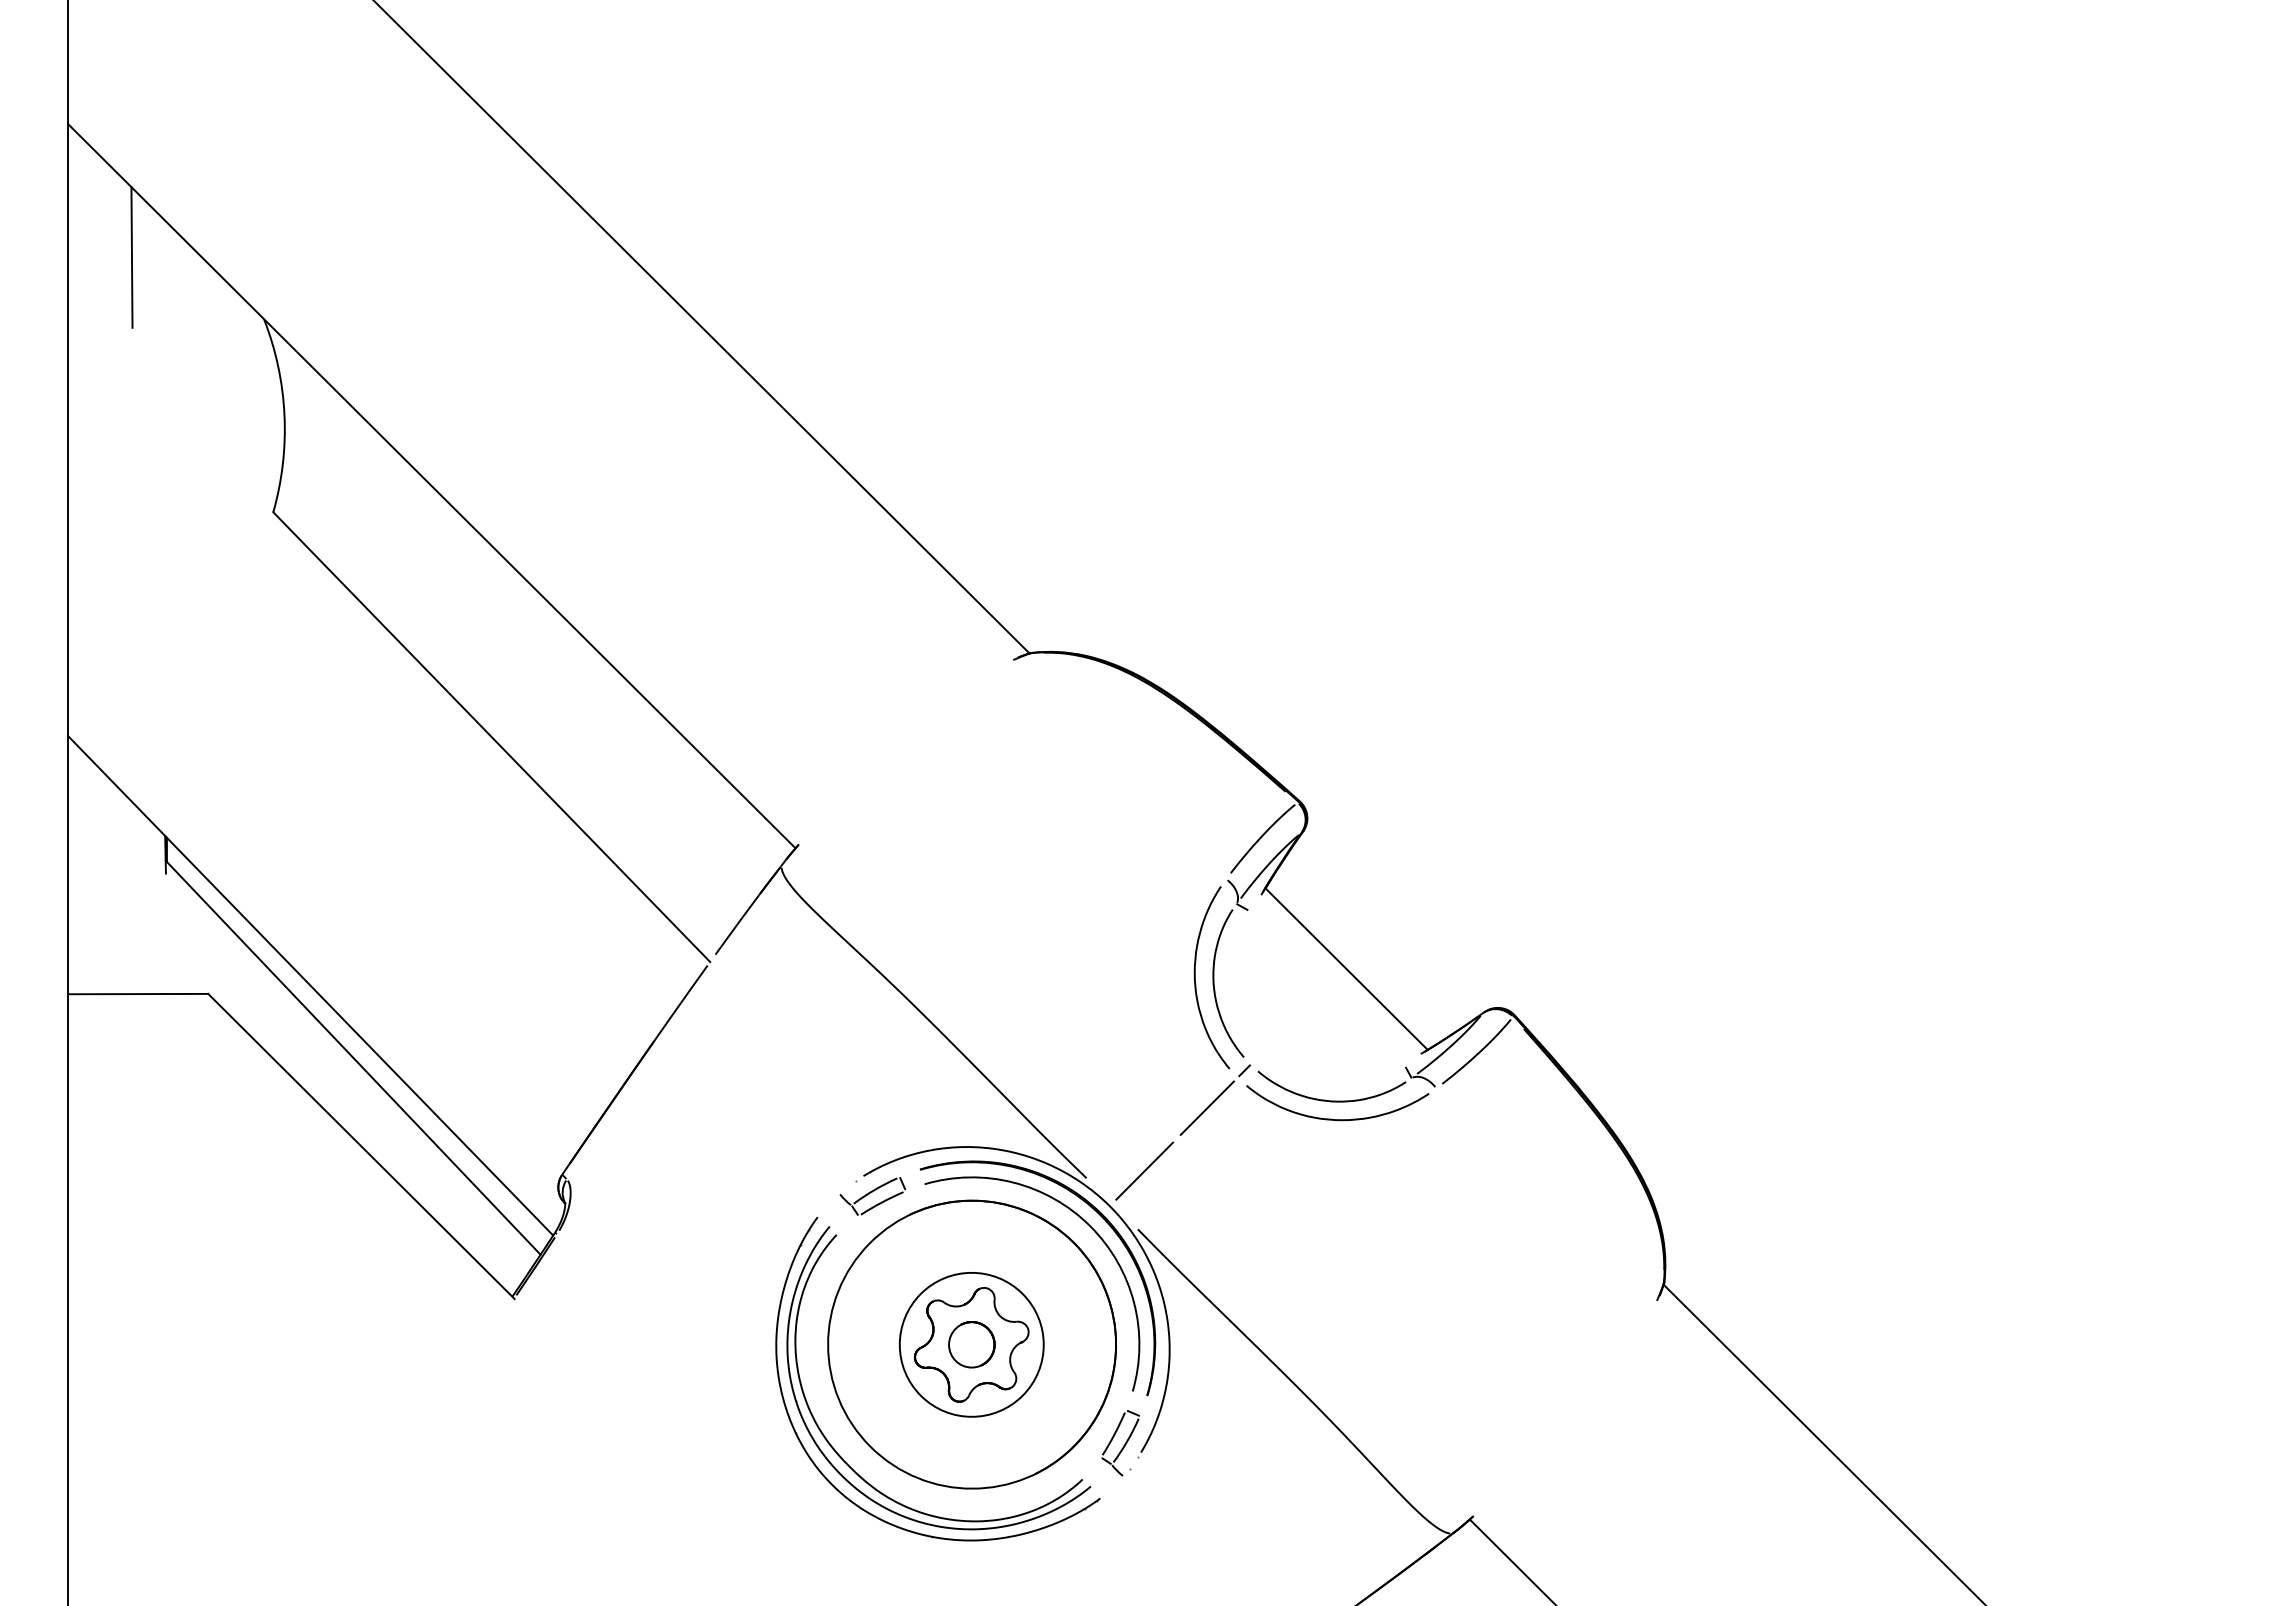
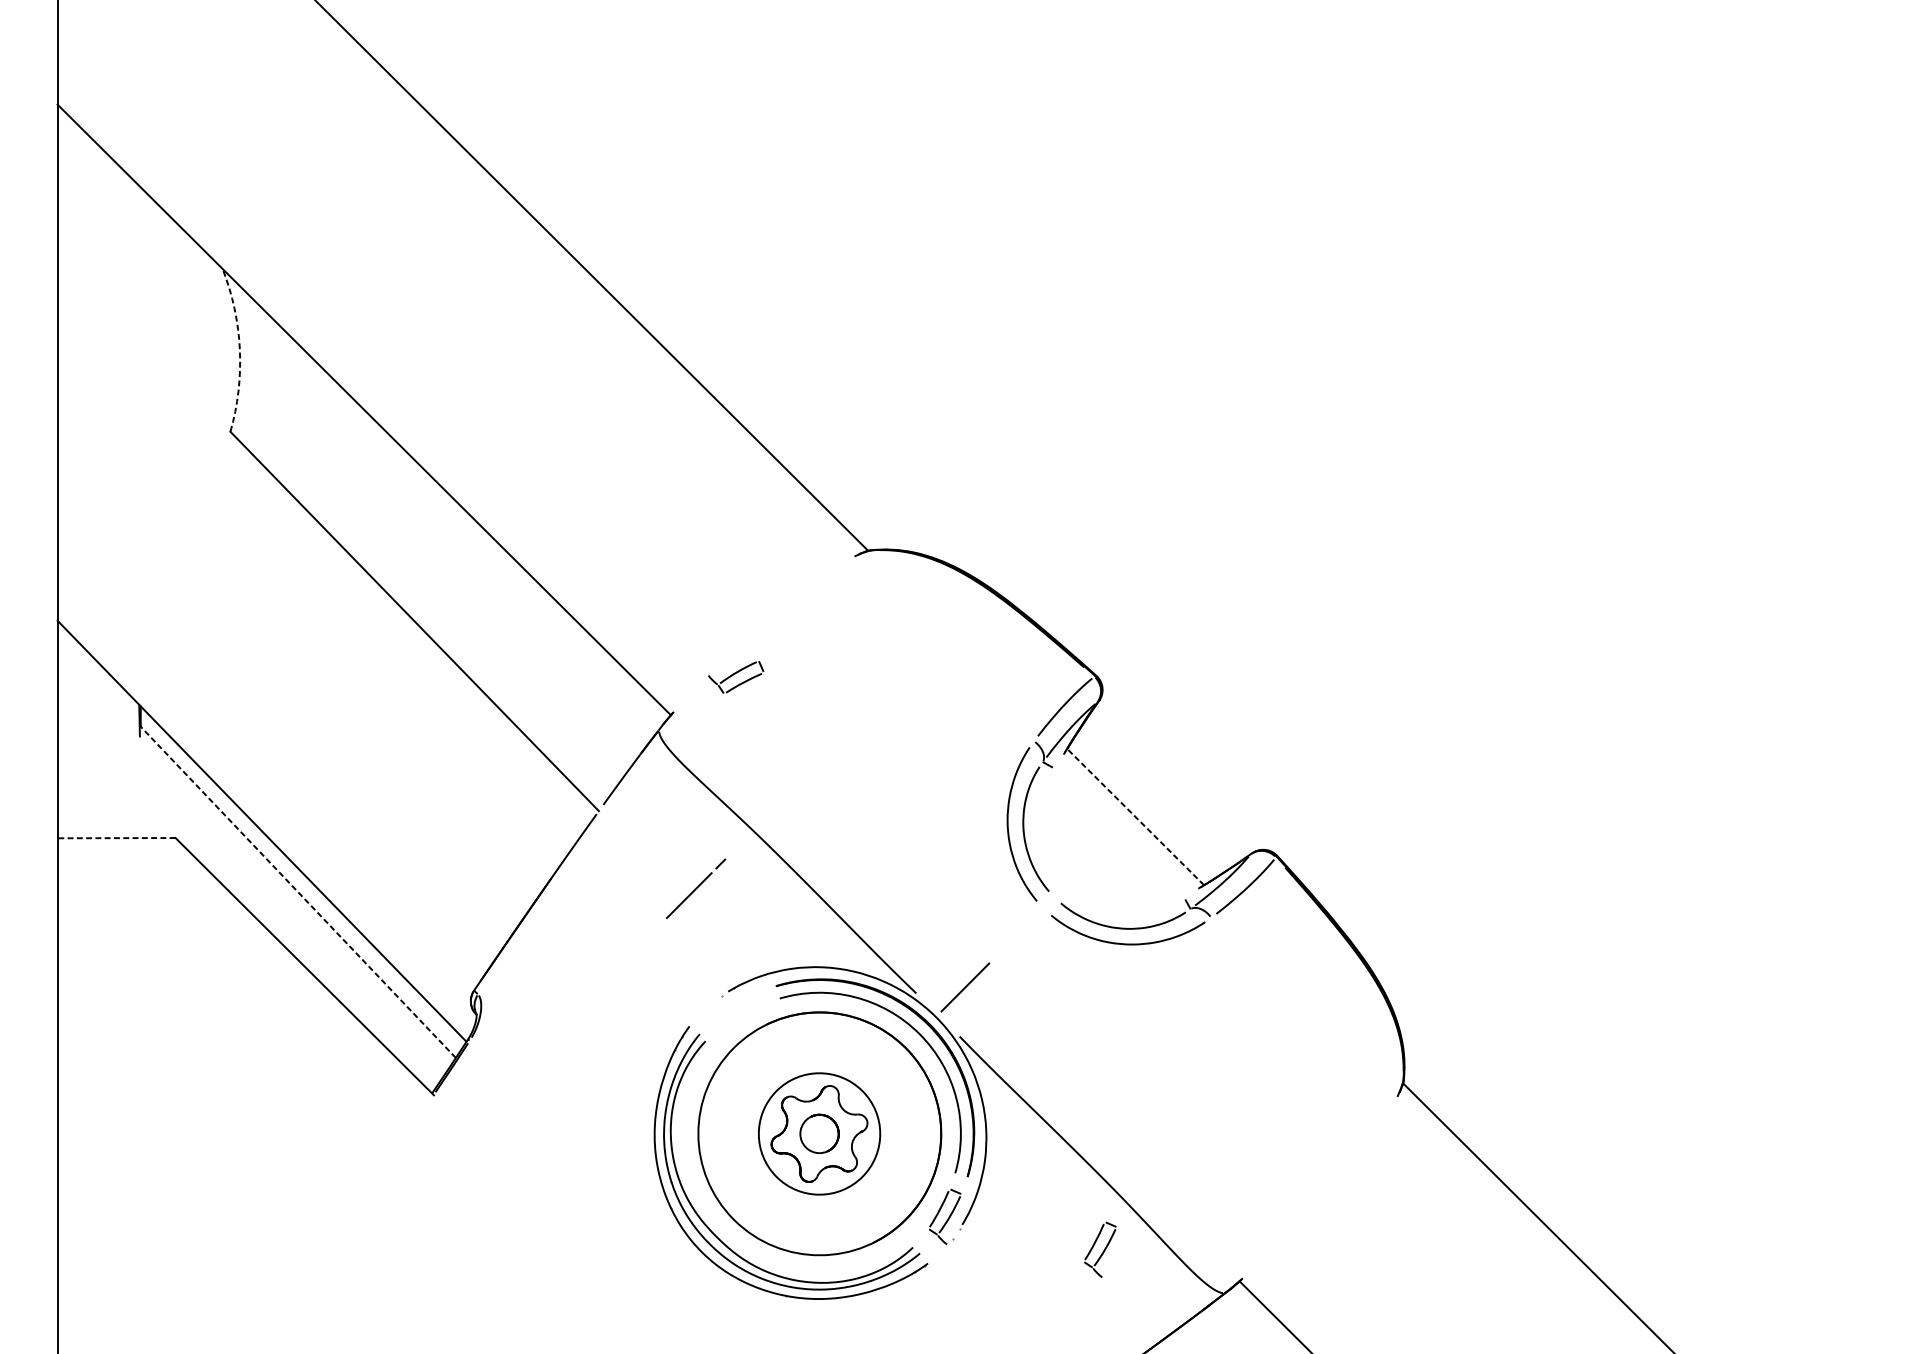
line: (131, 257) -> (110, 216), removed
arc: (284, 414) -> (239, 349), solid -> dashed
line: (1346, 969) -> (1135, 817), solid -> dashed
line: (138, 994) -> (116, 838), solid -> dashed
line: (353, 1057) -> (298, 891), solid -> dashed
line: (1214, 1099) -> (695, 888), moved
part: (872, 1196) -> (735, 677), moved
part: (1304, 1482) -> (1100, 1250), added

